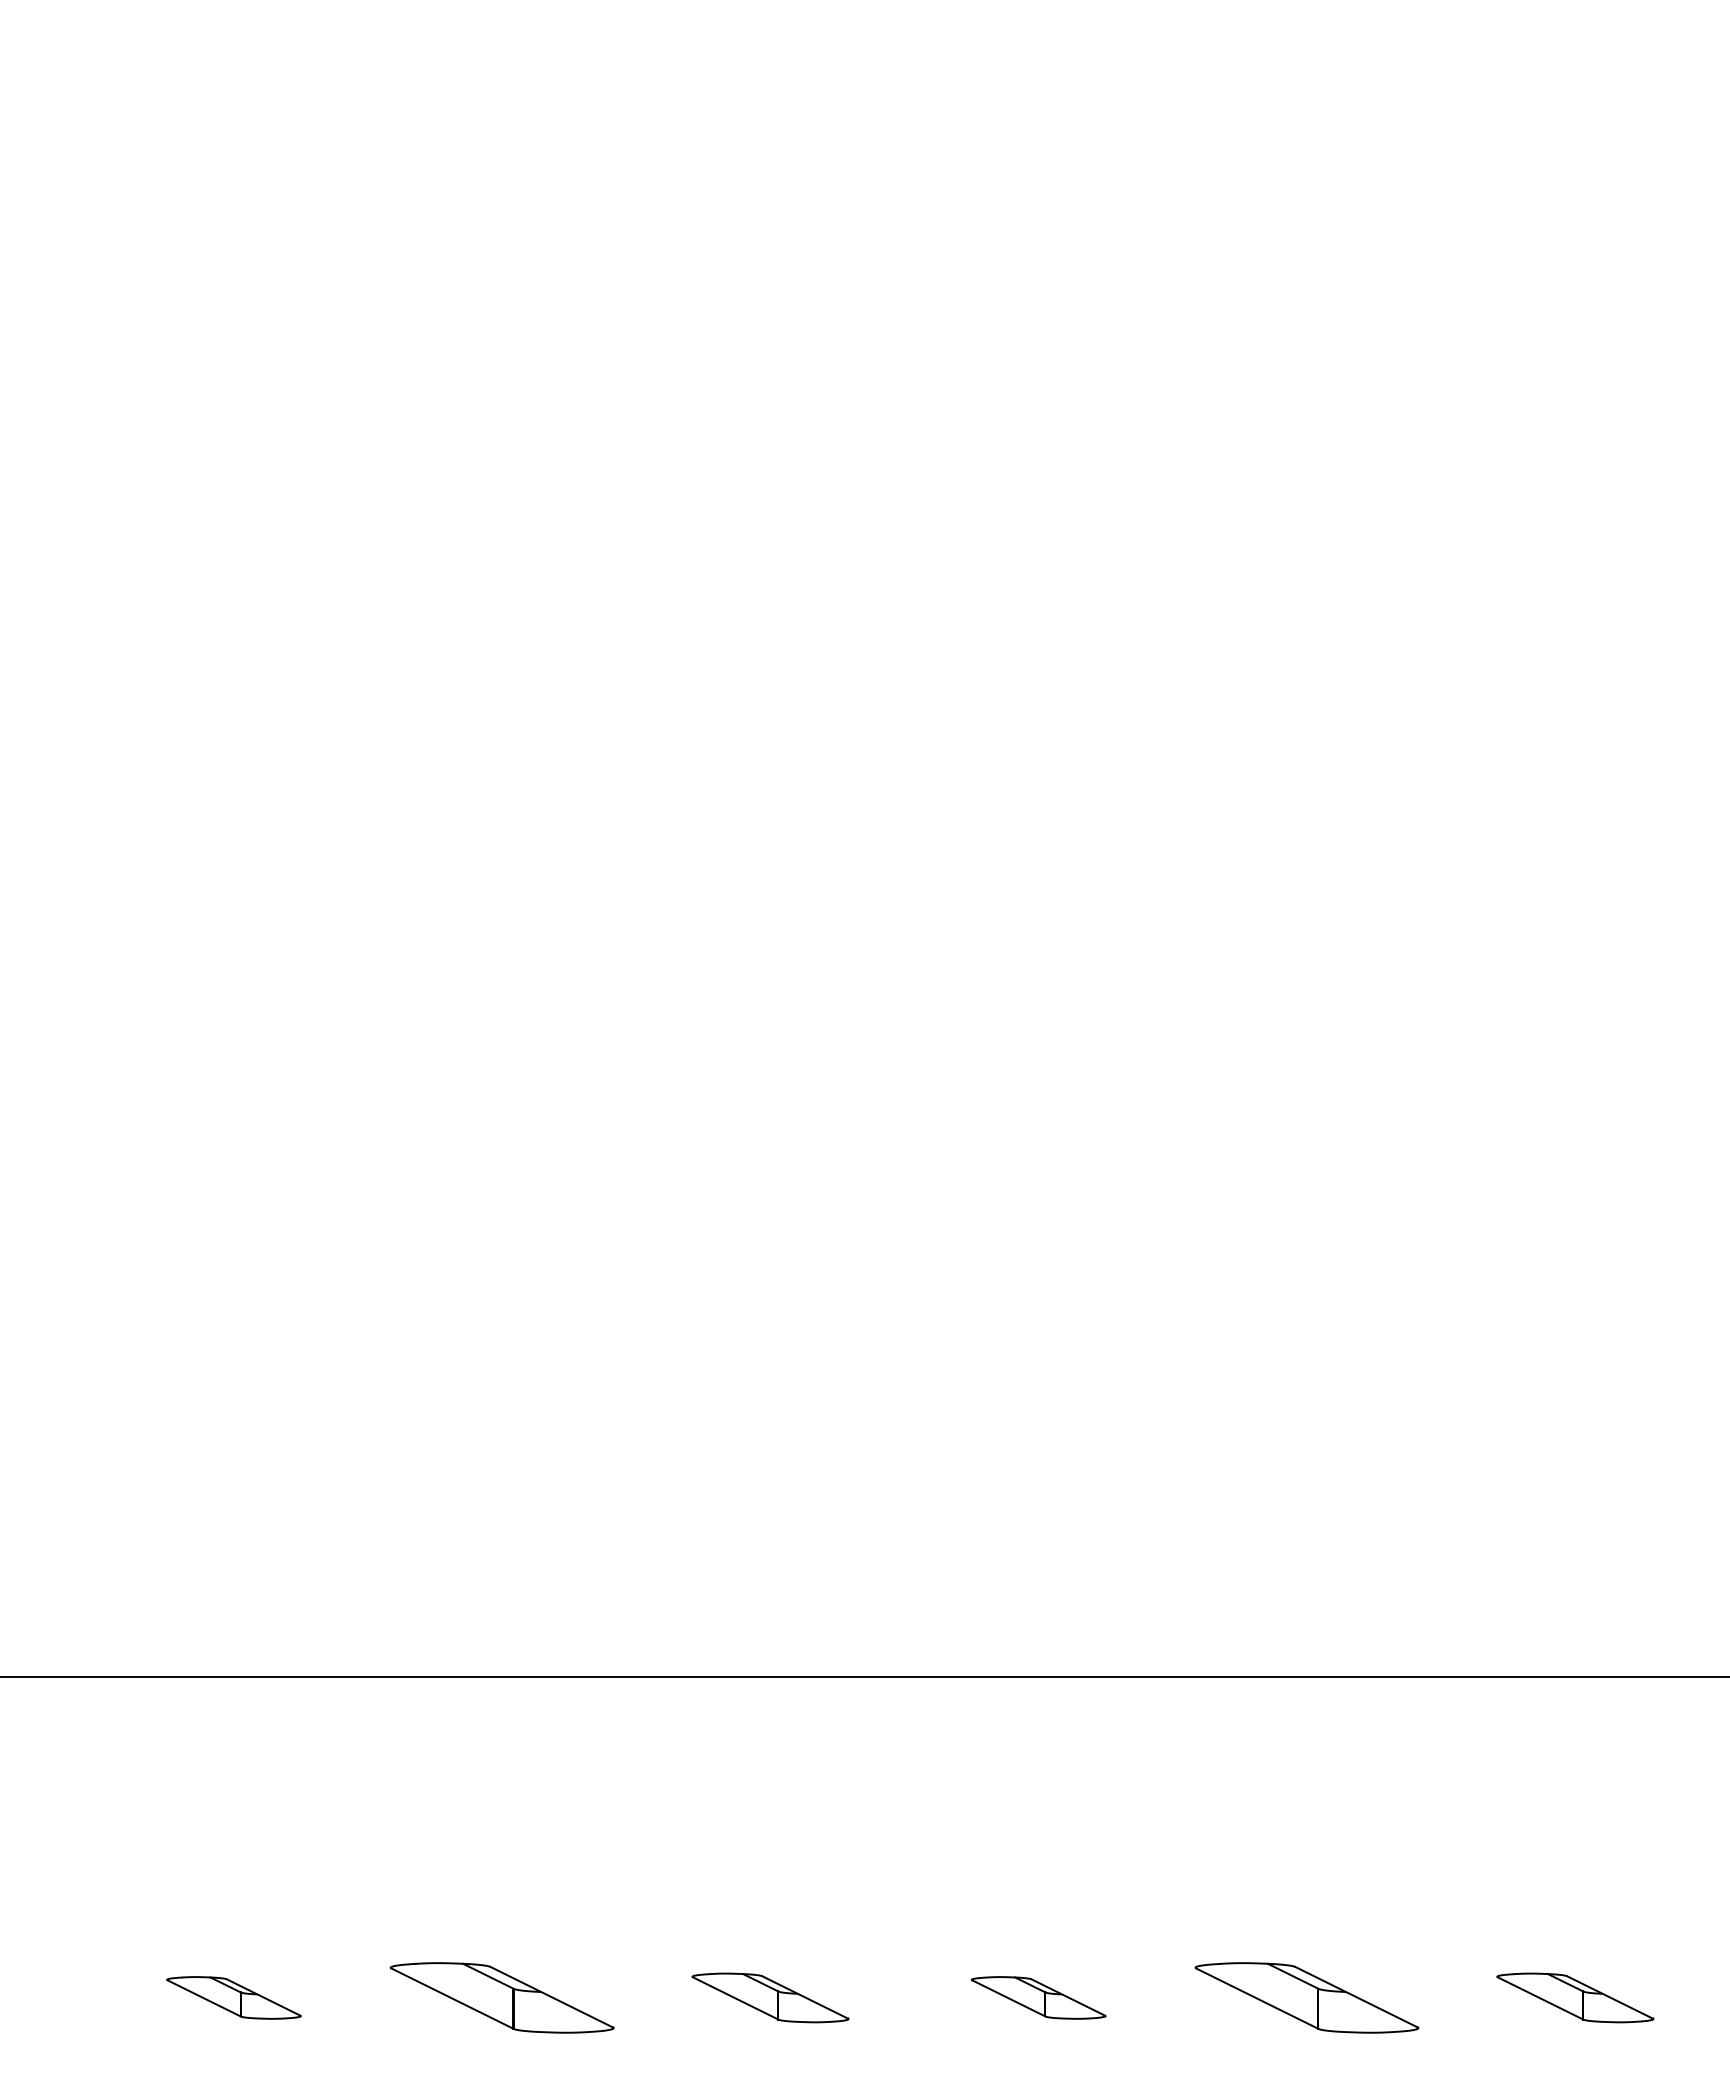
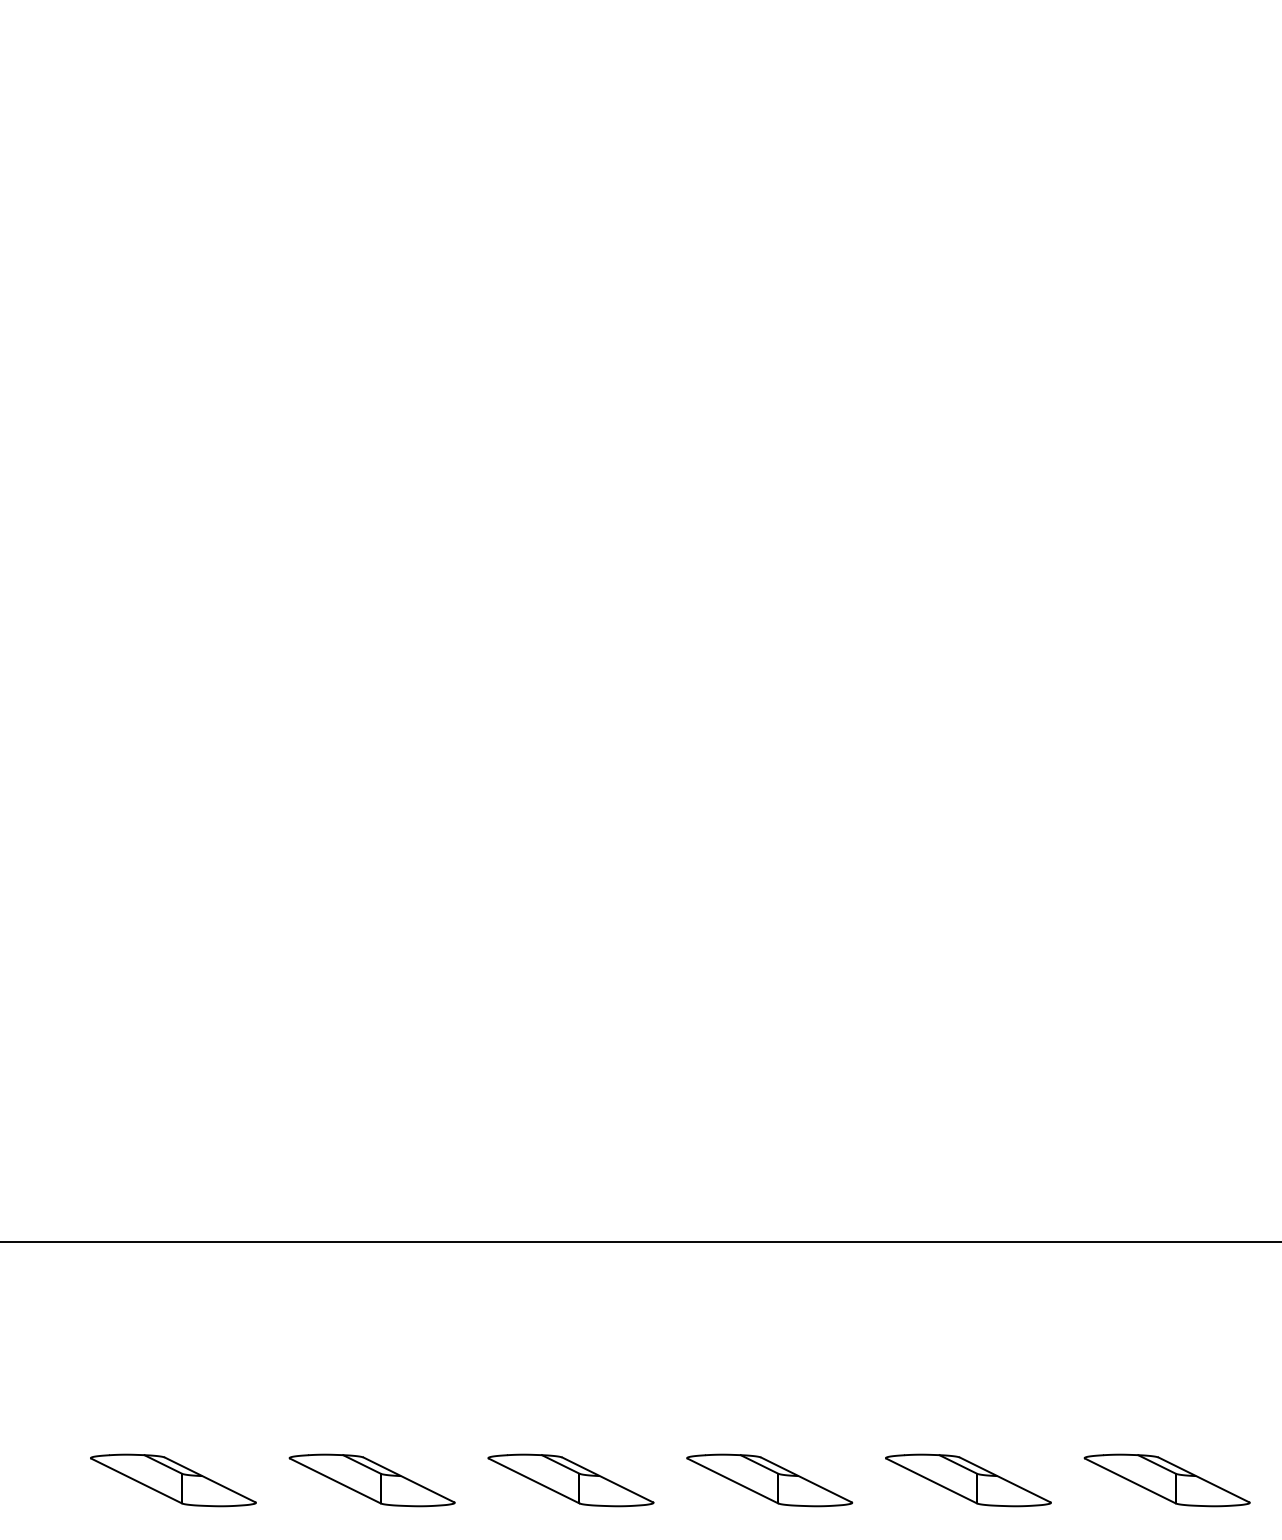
part: (233, 1997) -> (173, 1480), size x1.67
part: (770, 1997) -> (570, 1480), size x1.43
part: (1038, 1997) -> (769, 1480), size x1.67
part: (1575, 1997) -> (1167, 1480), size x1.43

